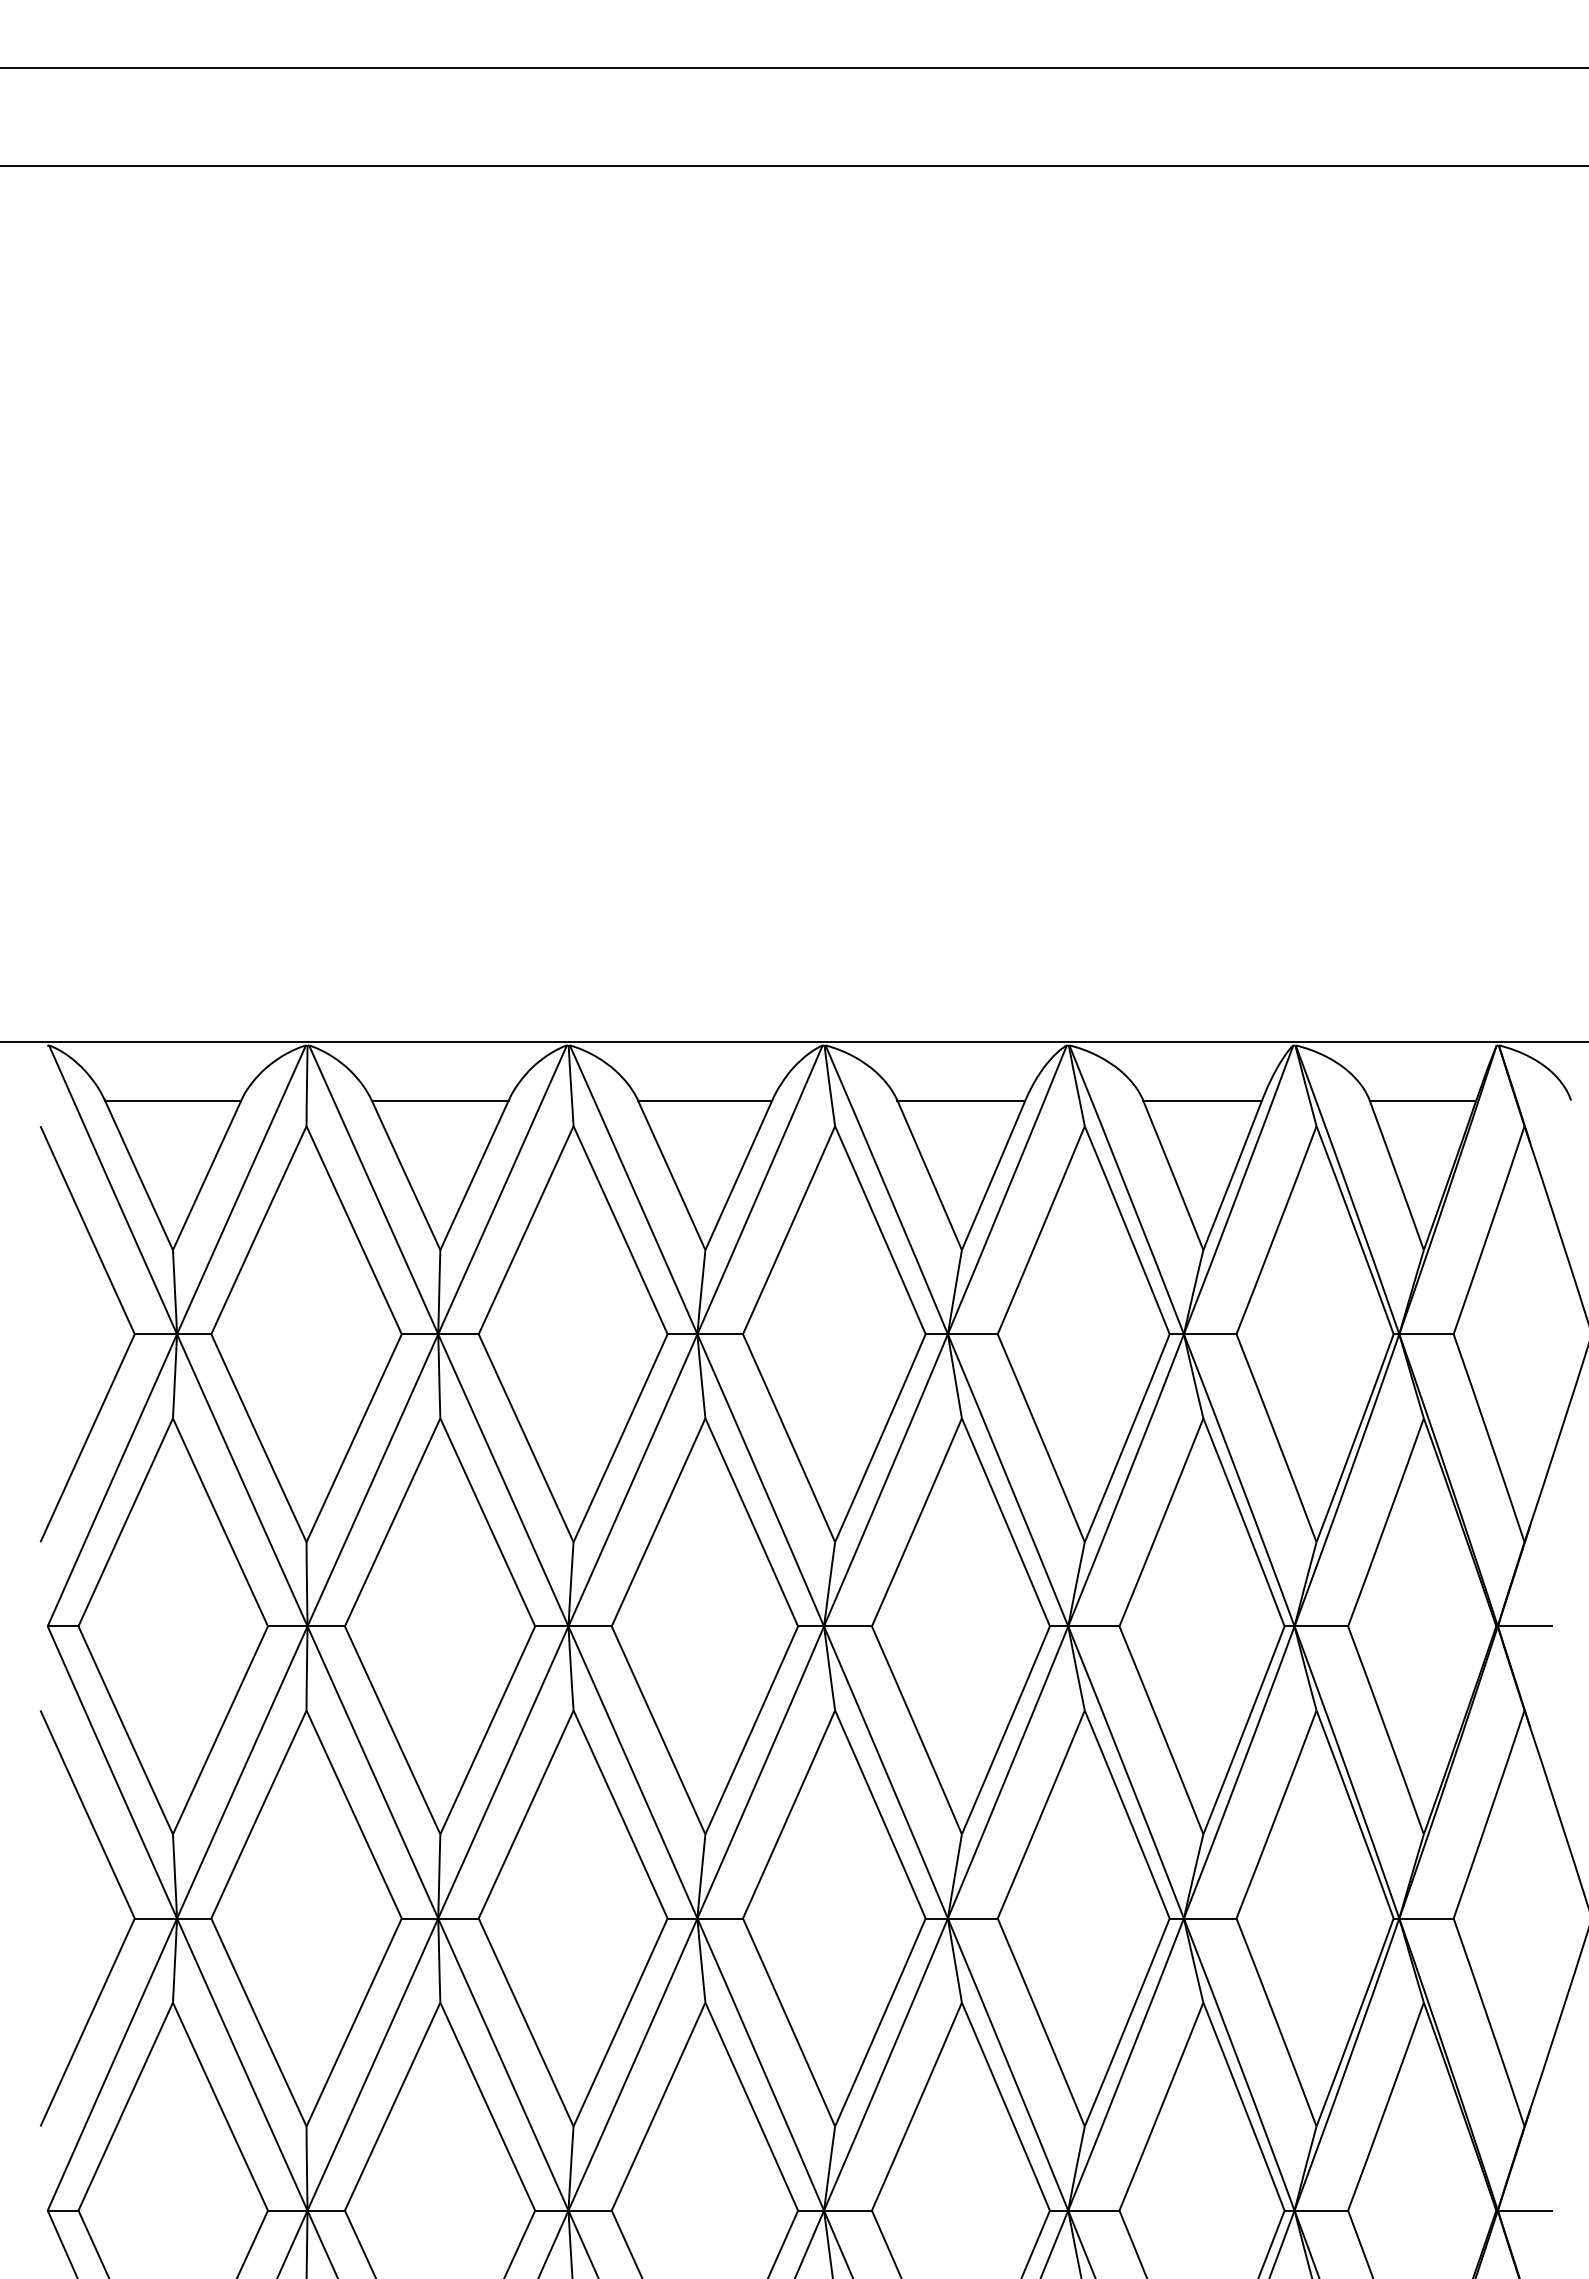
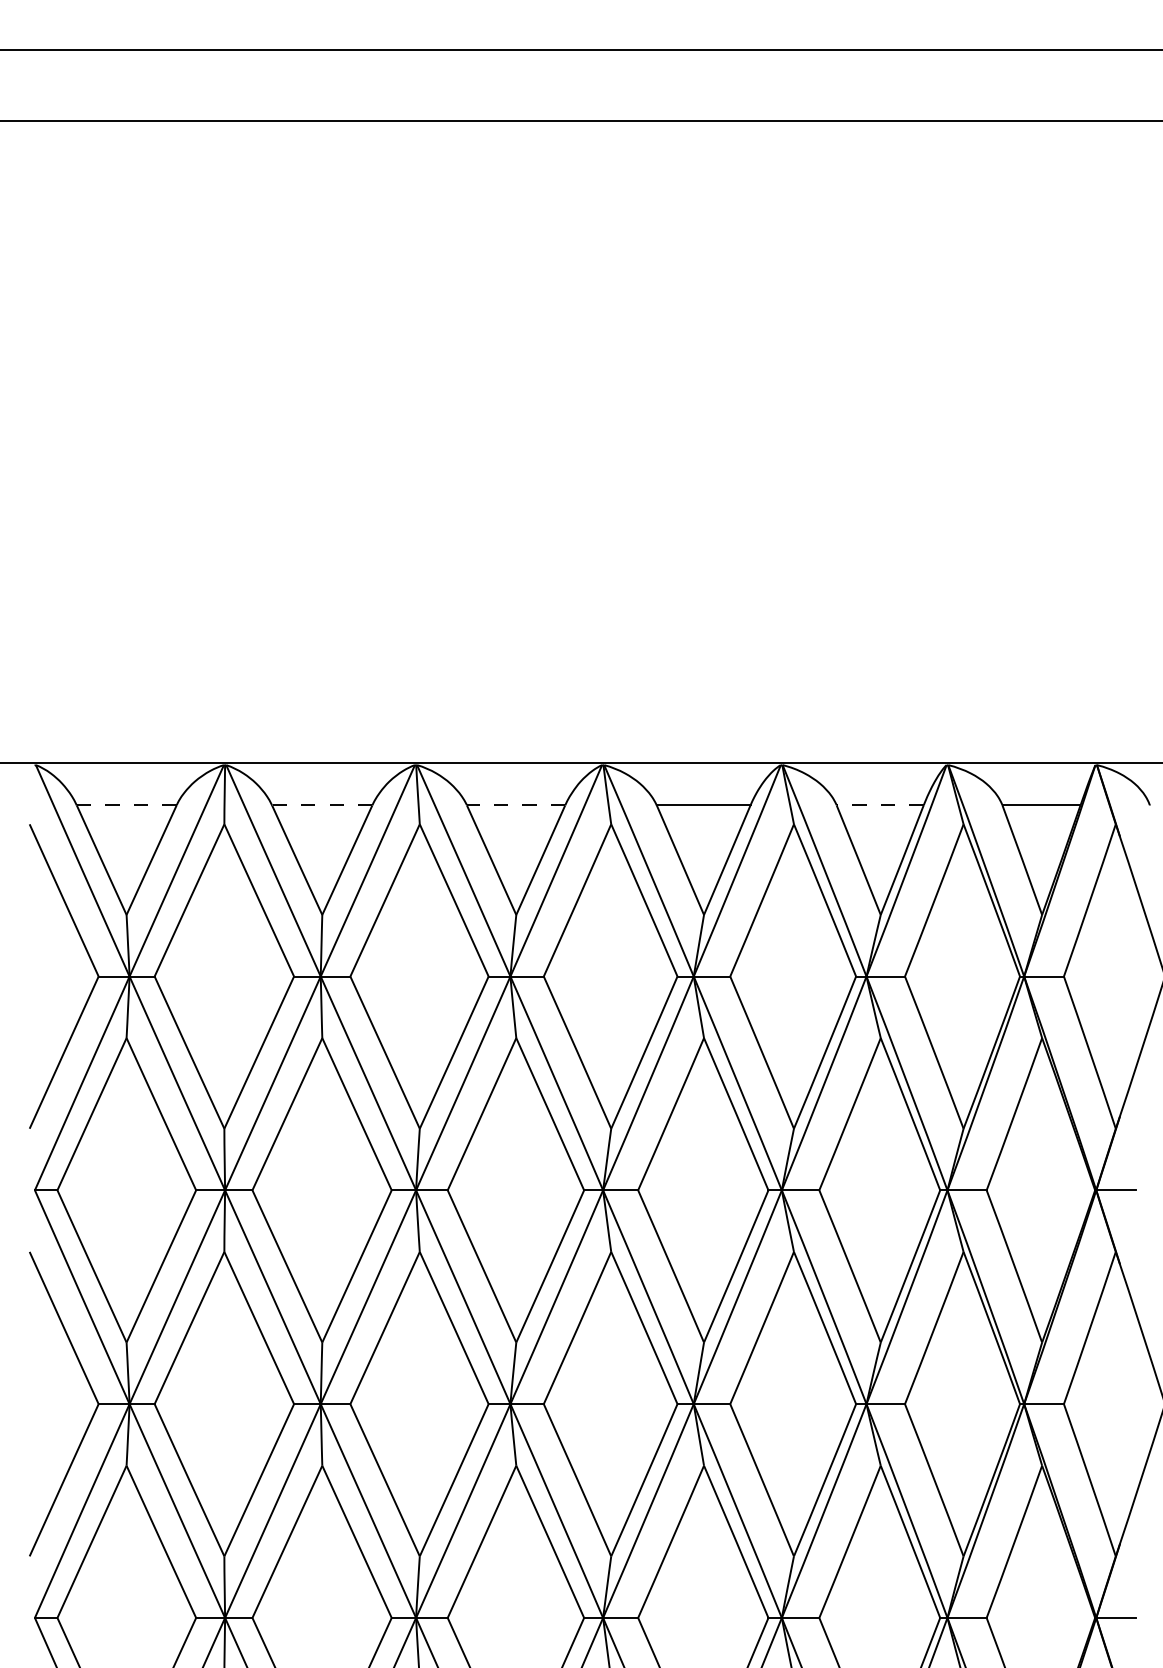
line: (172, 1100) -> (126, 805), solid -> dashed
line: (439, 1100) -> (321, 805), solid -> dashed
line: (704, 1100) -> (515, 805), solid -> dashed
line: (1202, 1100) -> (880, 805), solid -> dashed

